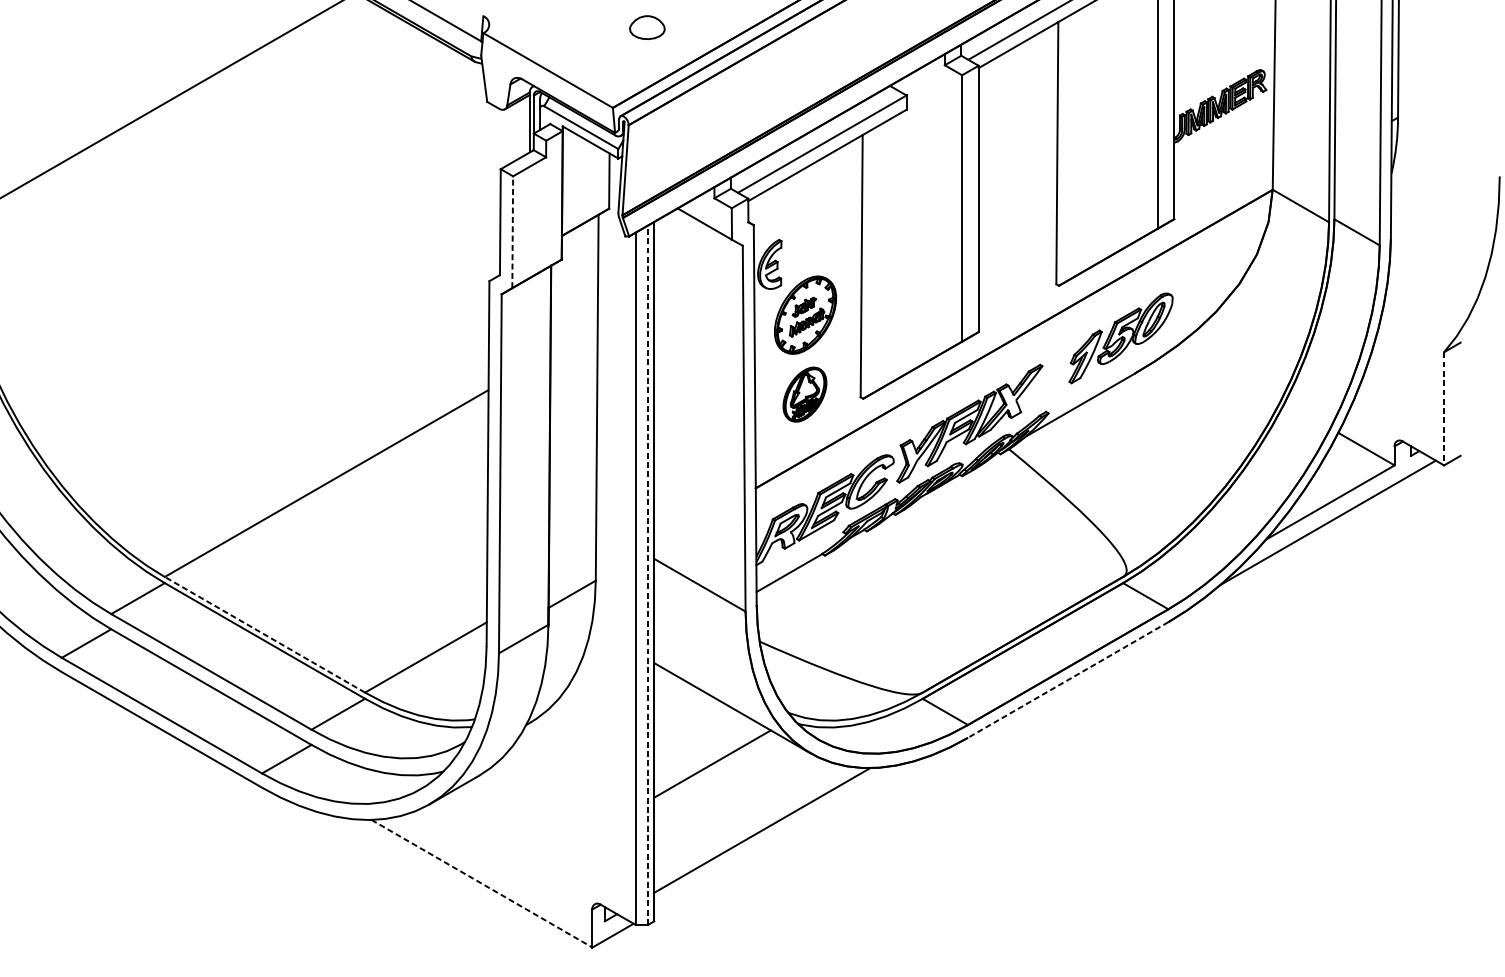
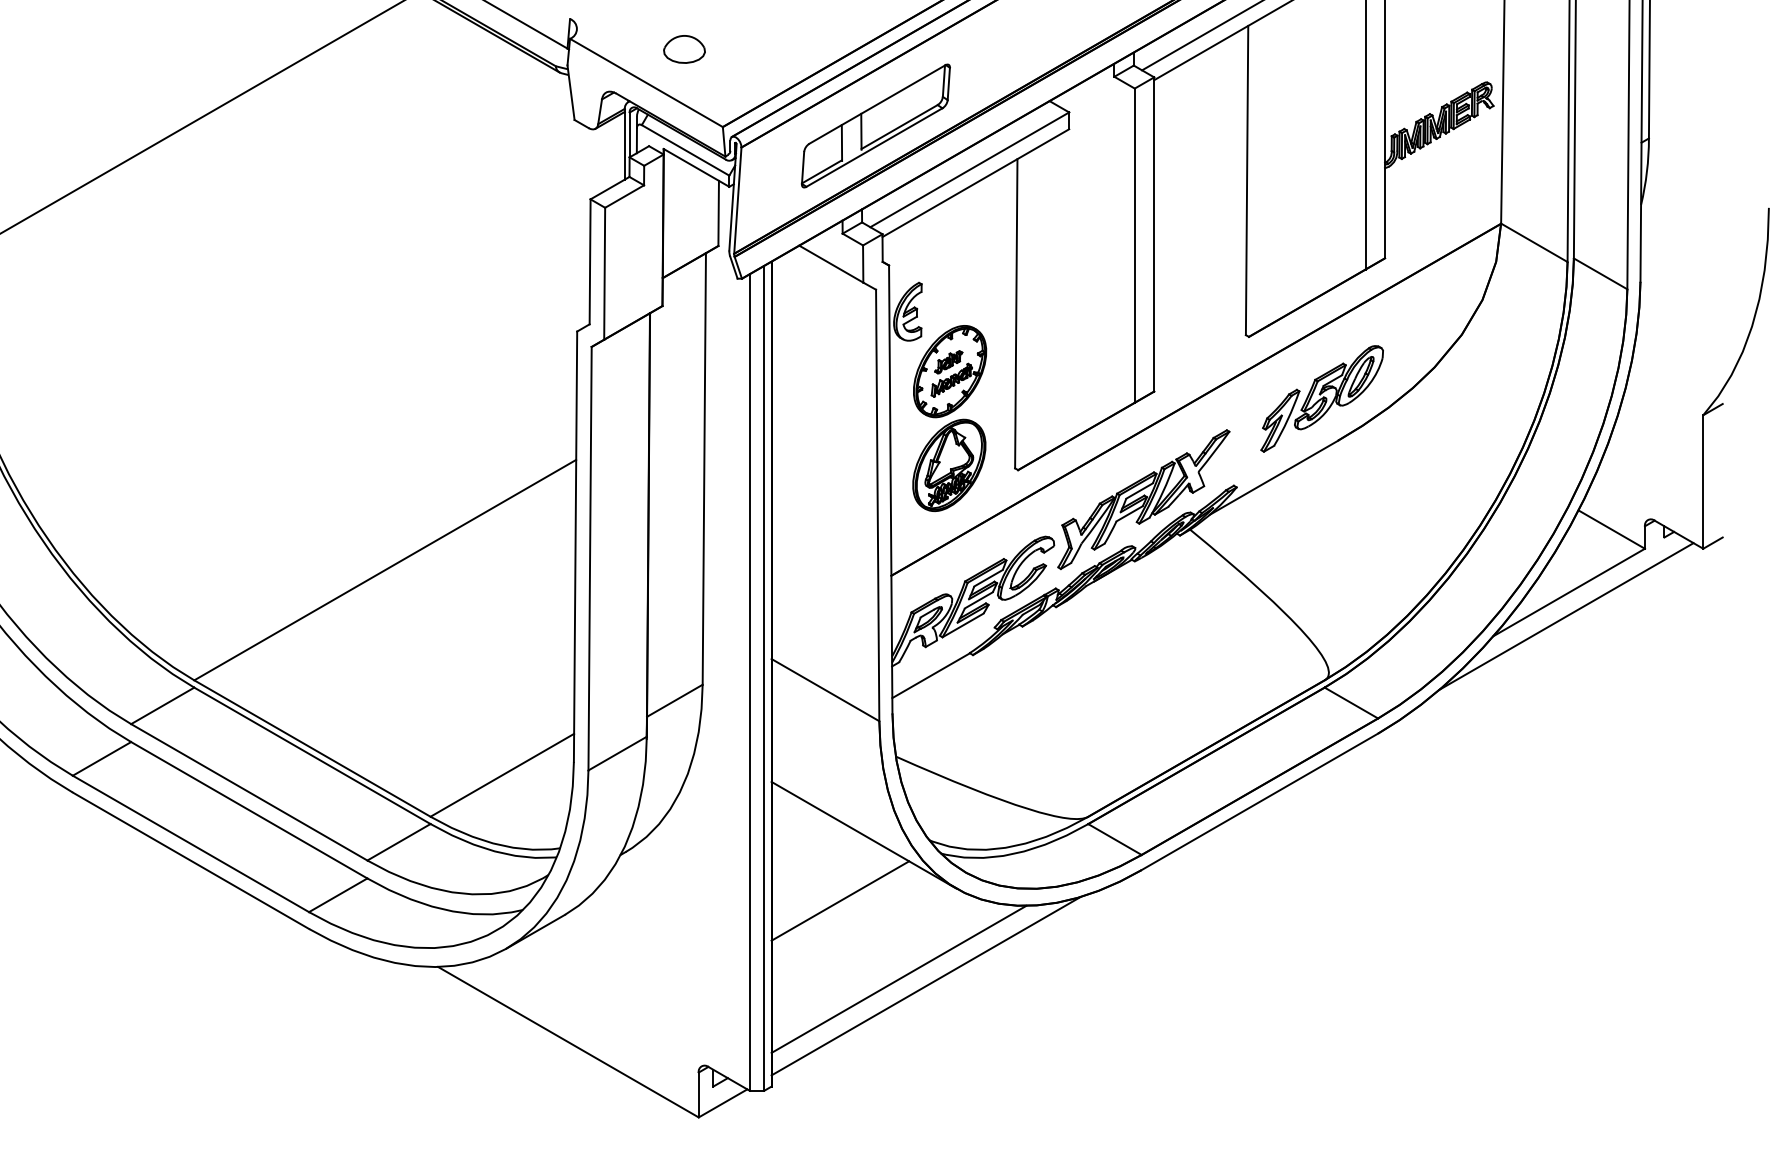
part: (647, 27) -> (684, 49), moved
part: (742, 106) -> (875, 125), added
line: (512, 232) -> (604, 273), dashed -> solid
part: (805, 393) -> (949, 464), size x1.43
line: (1444, 409) -> (1703, 482), dashed -> solid
line: (648, 574) -> (764, 677), dashed -> solid
line: (265, 634) -> (312, 748), dashed -> solid
line: (1067, 679) -> (1259, 801), dashed -> solid
line: (784, 836) -> (925, 986), added
line: (482, 883) -> (568, 1042), dashed -> solid

